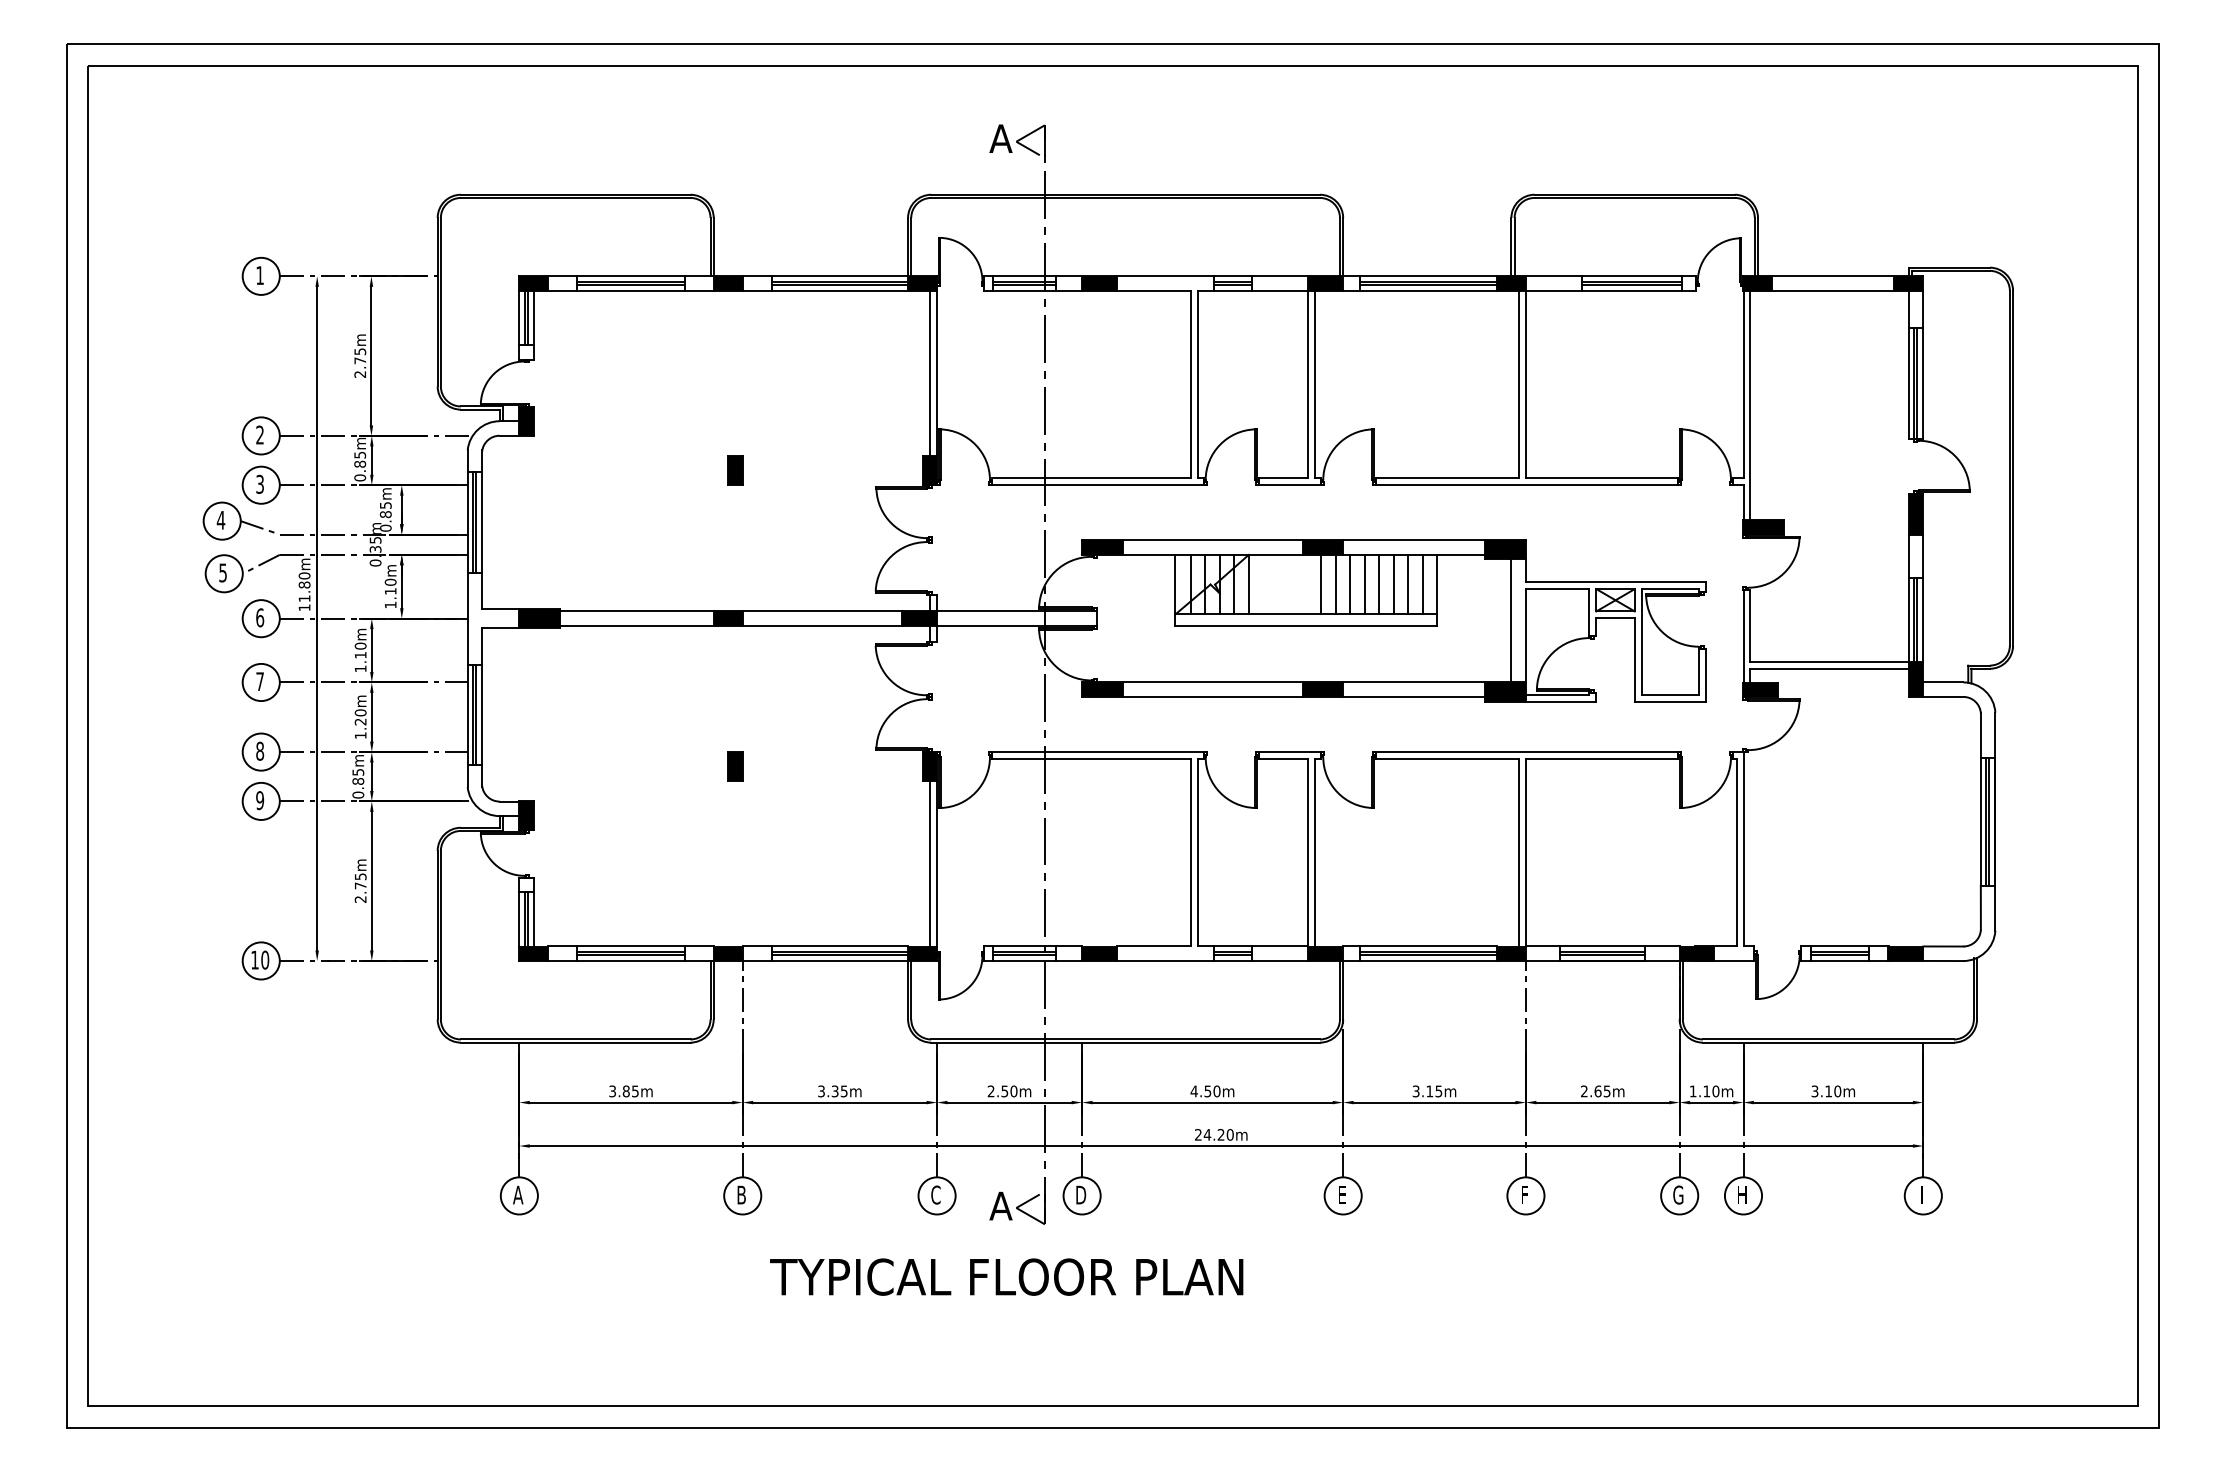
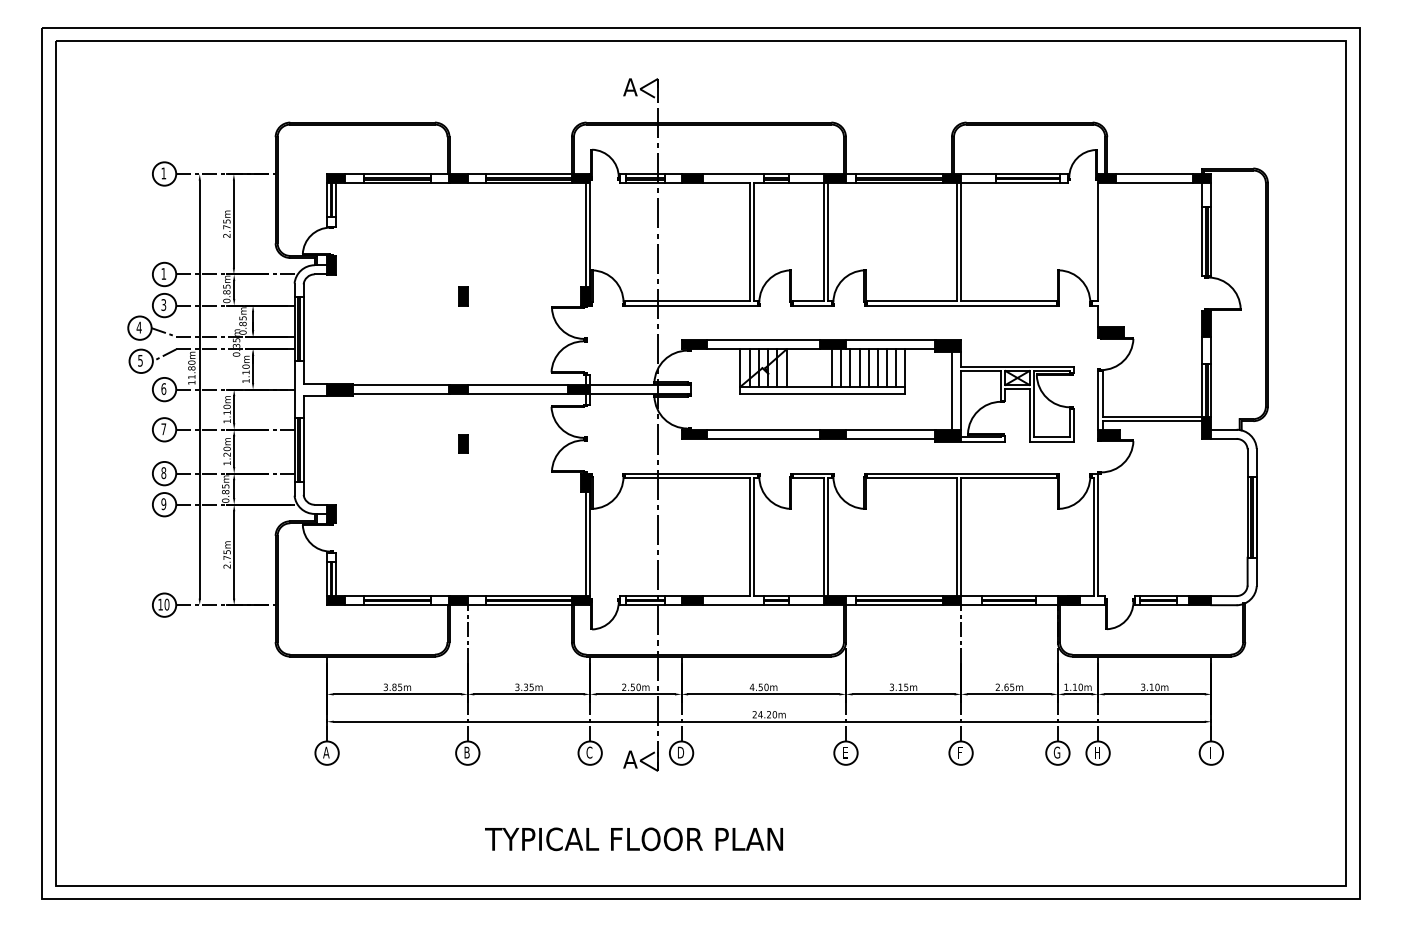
line: (1750, 405) -> (1102, 255), removed
text: (259, 434) -> (163, 273), 2 -> 1
part: (735, 766) -> (463, 443), moved
text: (1005, 1277) -> (633, 839), moved

